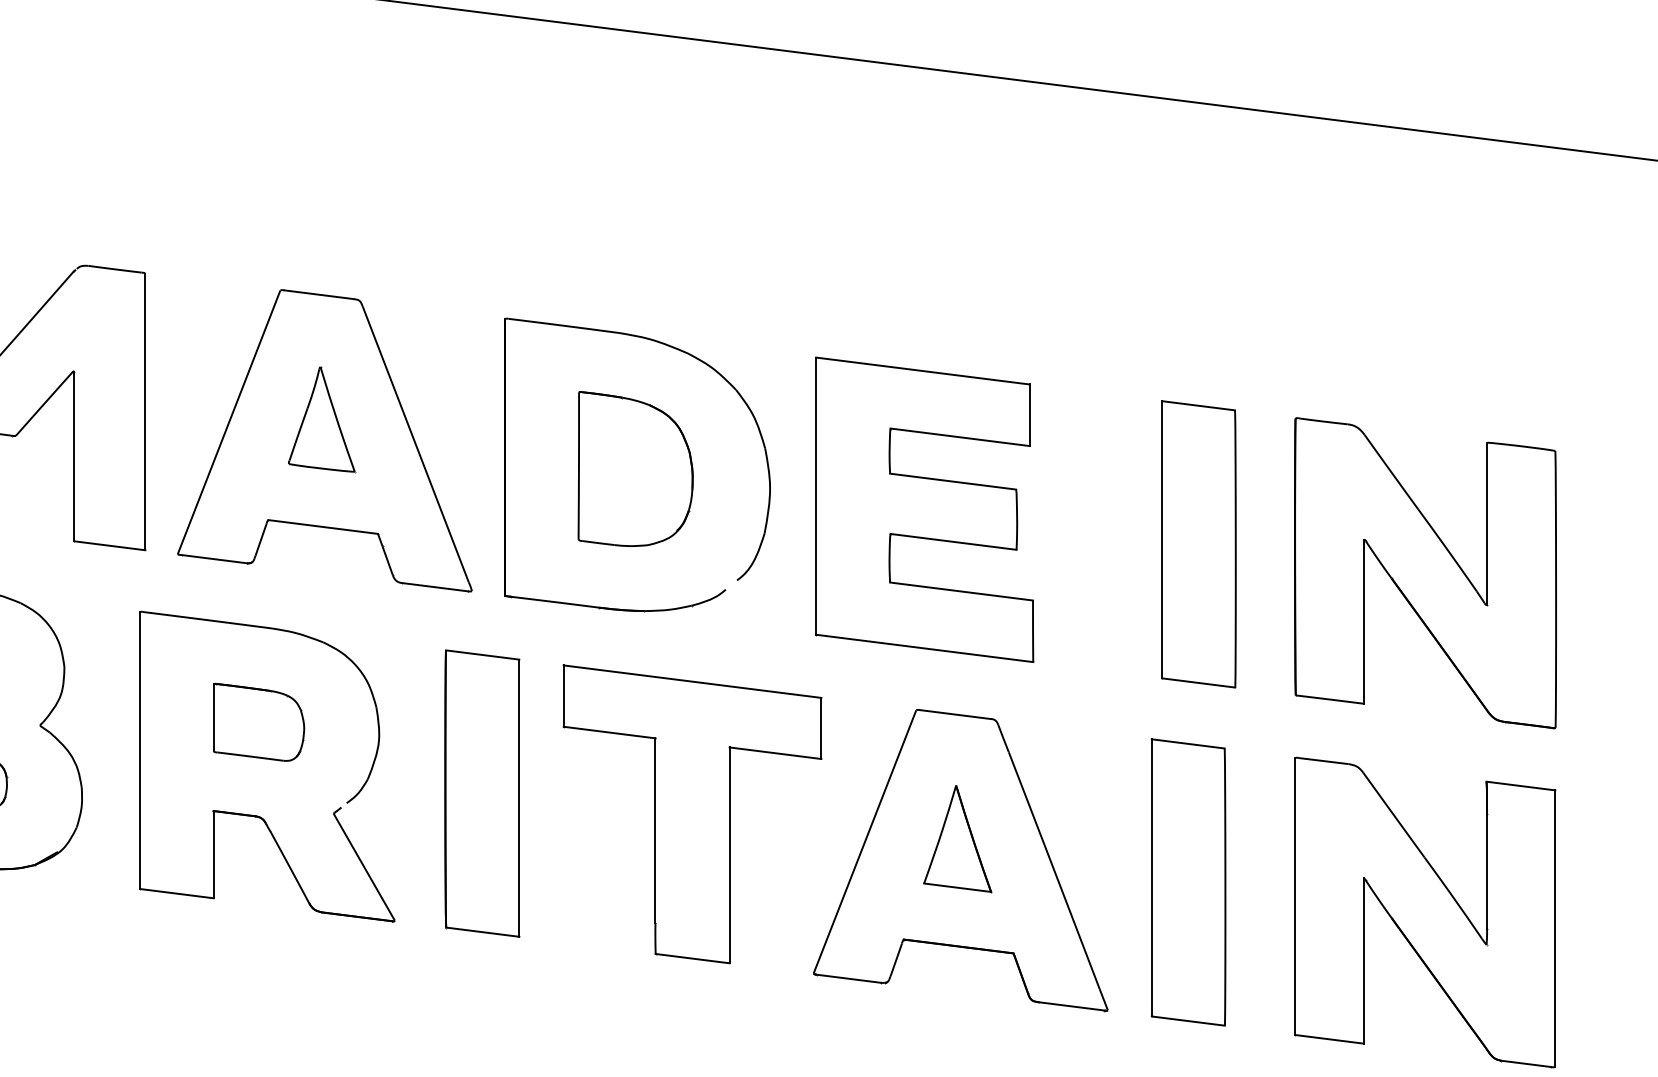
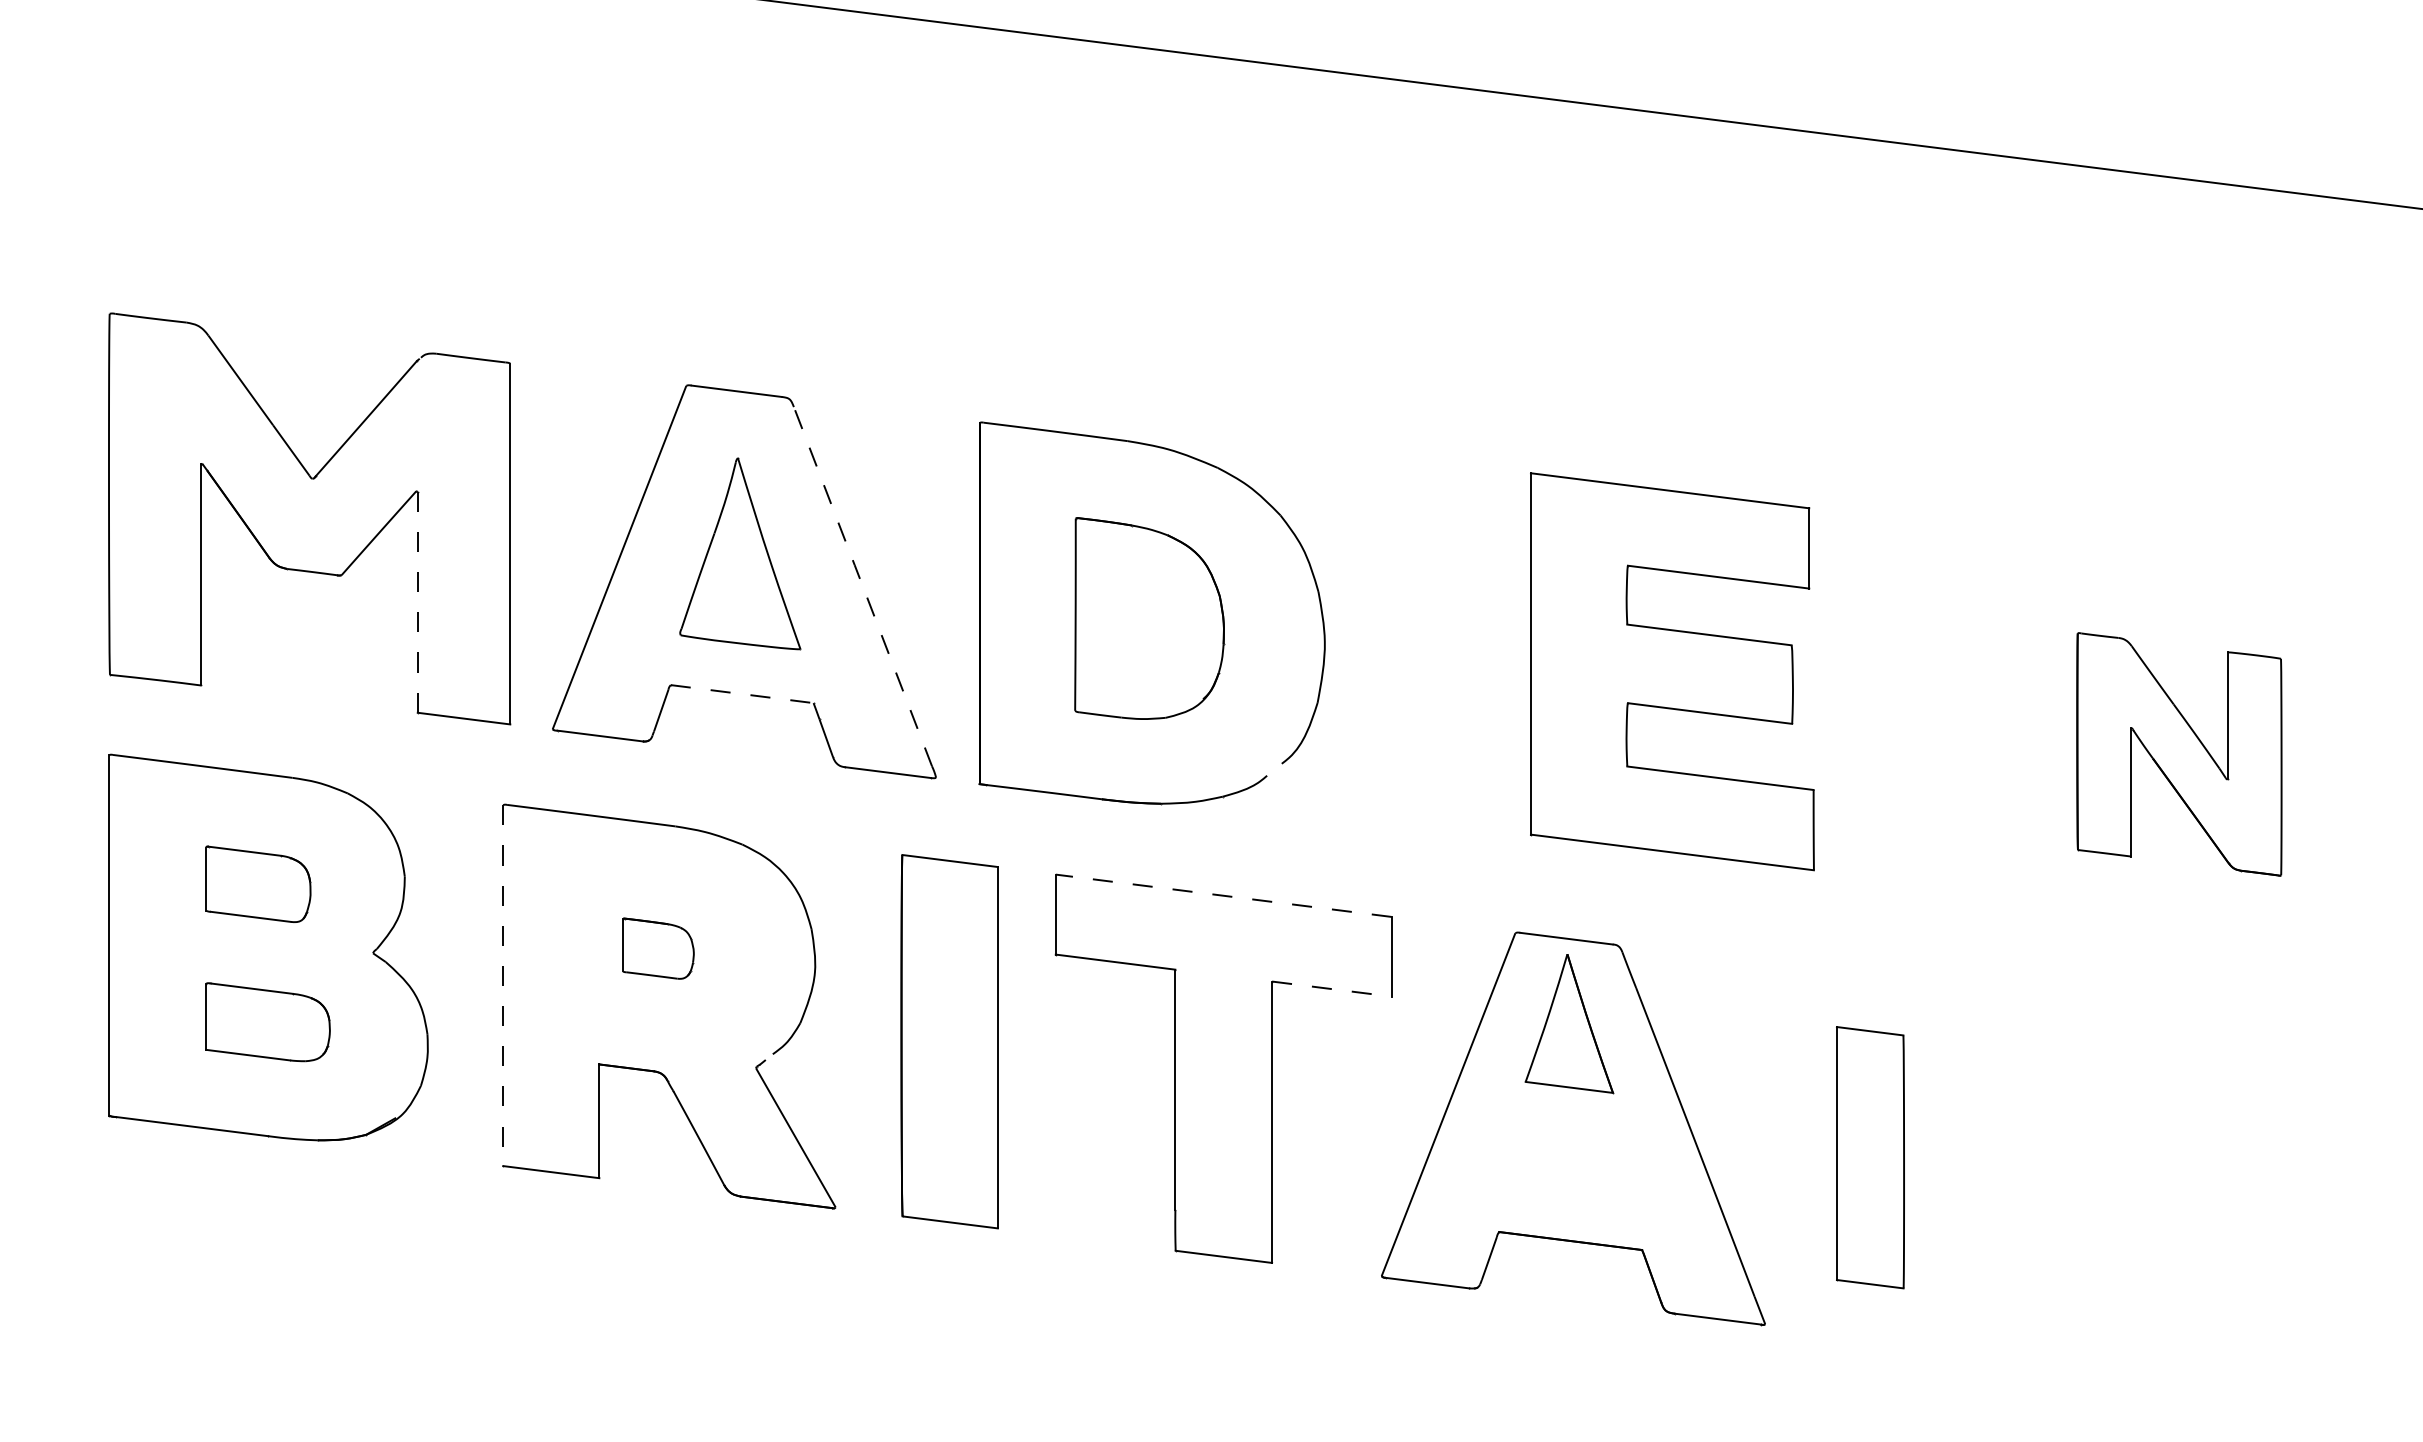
part: (321, 419) -> (740, 553), size x1.4
line: (415, 443) -> (862, 585), solid -> dashed
line: (74, 456) -> (417, 602), solid -> dashed
part: (924, 509) -> (1672, 671), moved
line: (323, 527) -> (742, 694), solid -> dashed
part: (1198, 544) -> (1883, 716), removed
part: (1425, 573) -> (2179, 754), size x0.6
line: (692, 681) -> (1223, 895), solid -> dashed
part: (259, 722) -> (658, 948), size x0.6
line: (140, 751) -> (503, 986), solid -> dashed
line: (775, 753) -> (1332, 989), solid -> dashed
part: (957, 839) -> (1569, 1024), moved
part: (1188, 882) -> (1870, 1157), size x0.7
part: (1424, 912) -> (2178, 1196), removed

